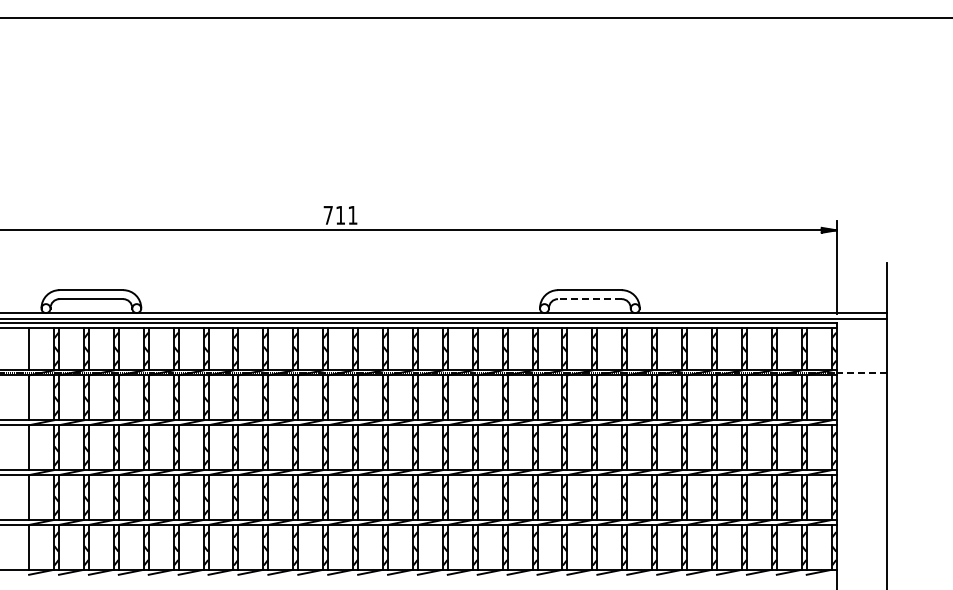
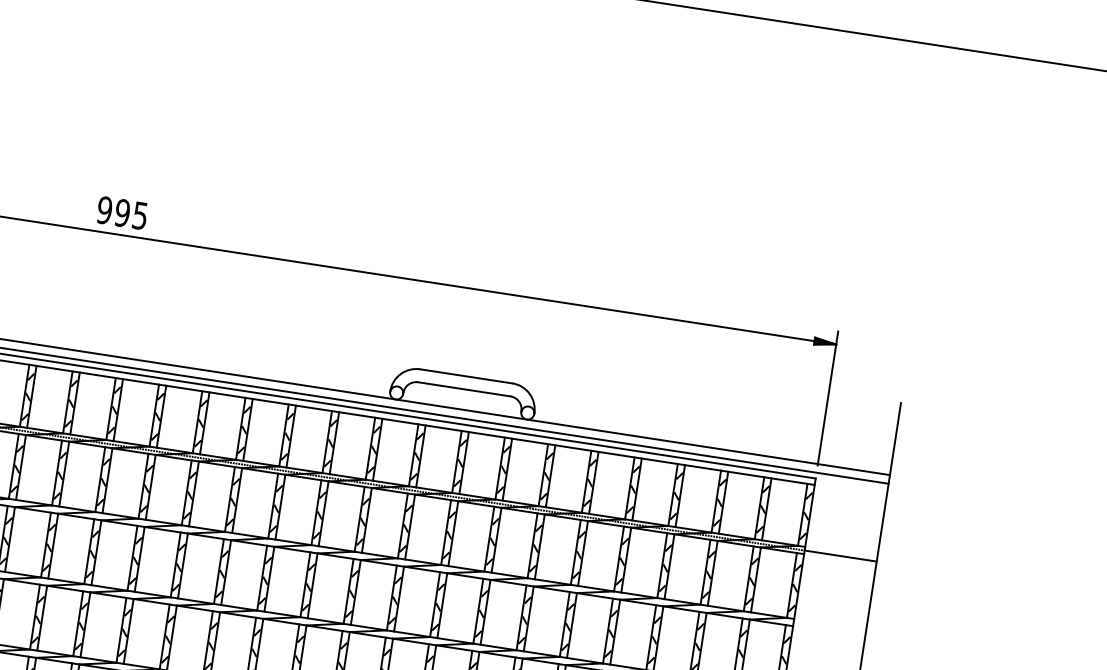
text: (340, 214) -> (122, 211), 711 -> 995
line: (589, 299) -> (463, 389), dashed -> solid
line: (861, 372) -> (840, 555), dashed -> solid

